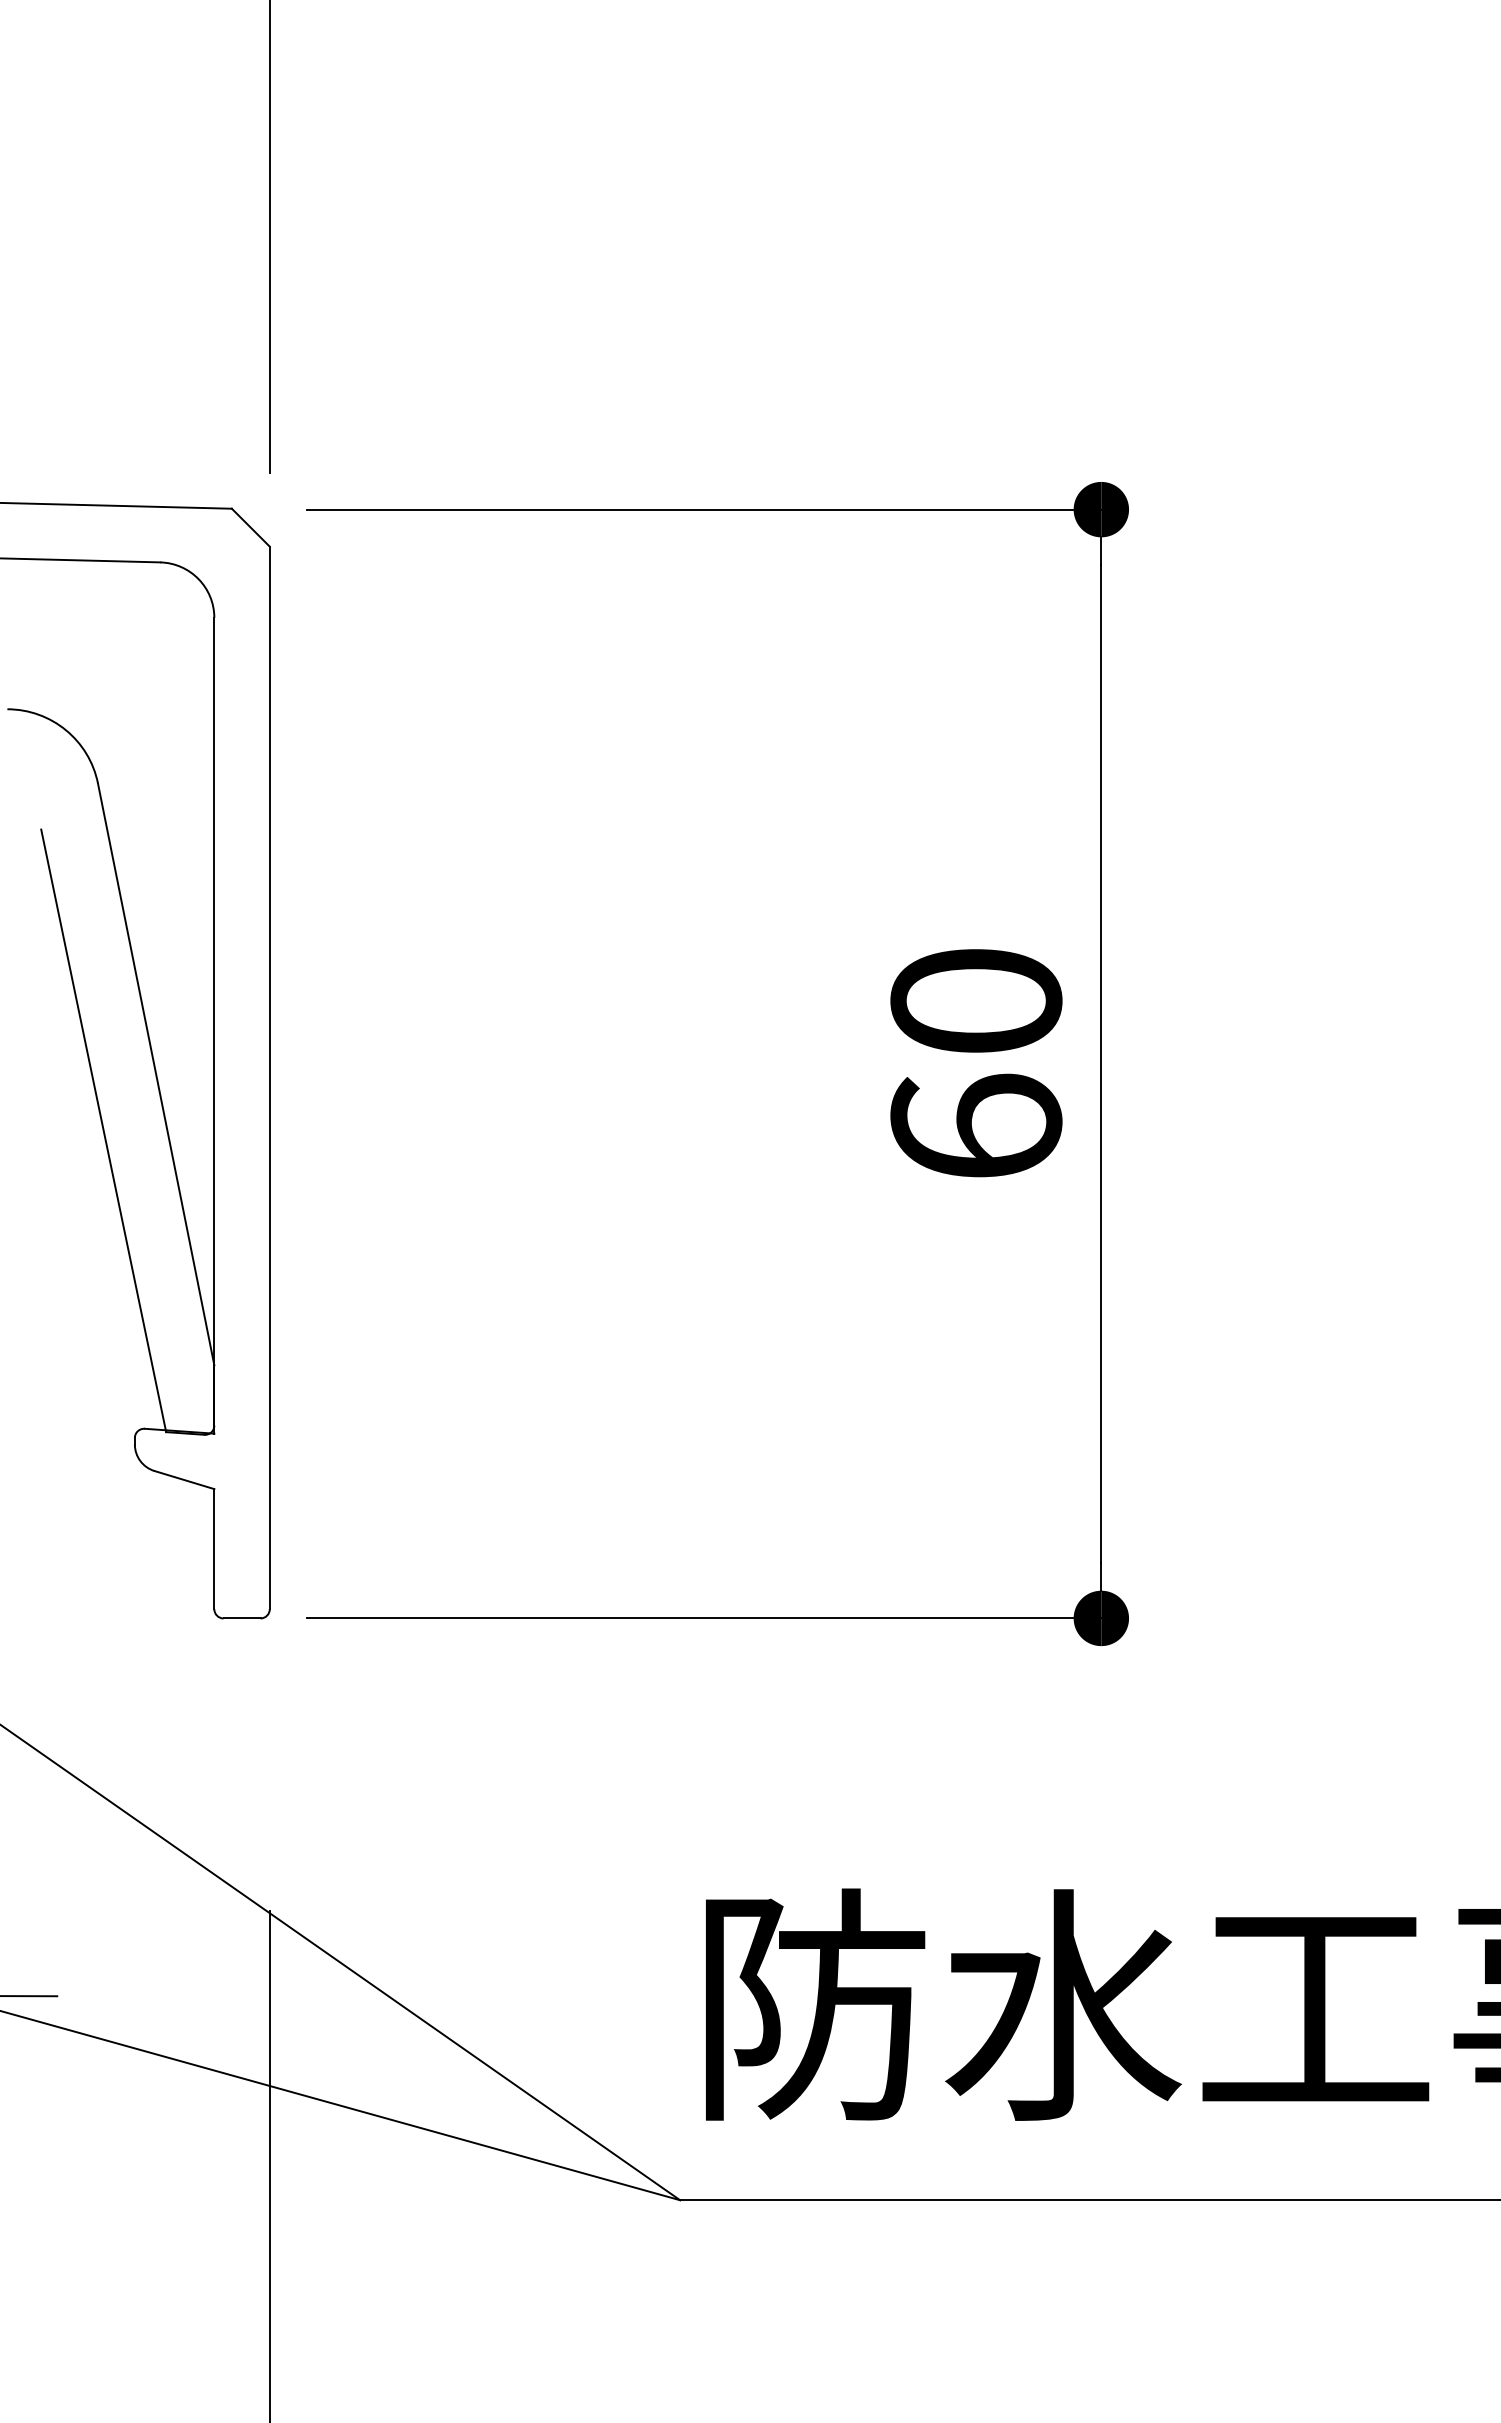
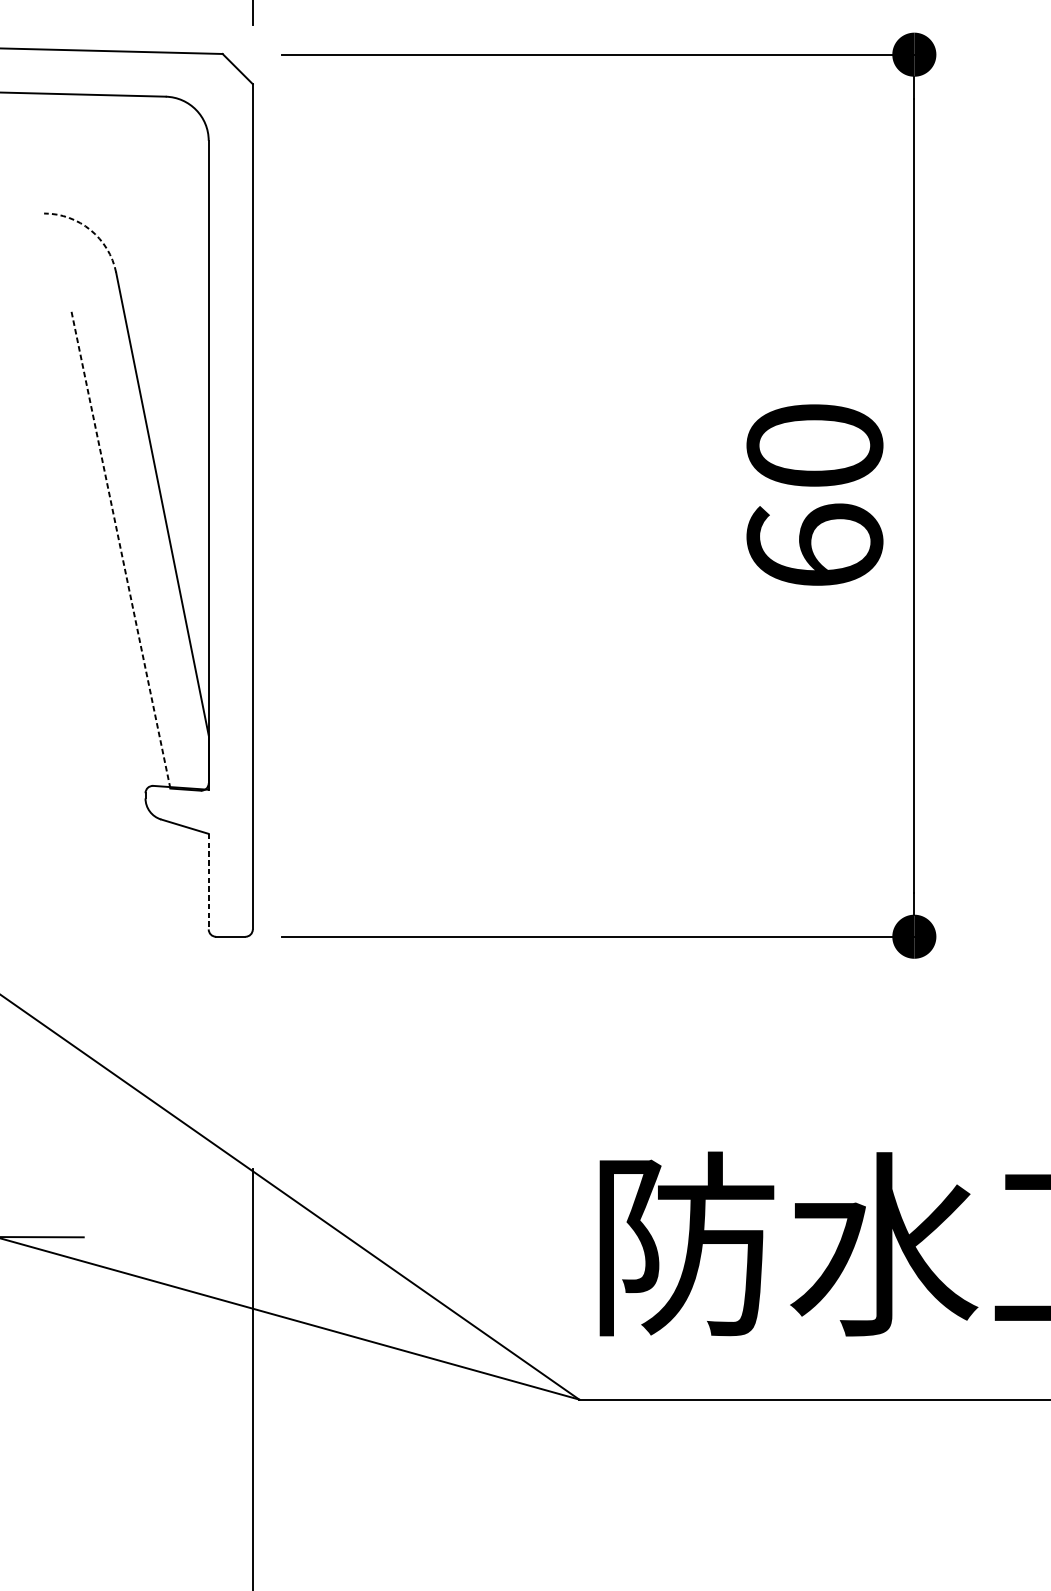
arc: (65, 730) -> (90, 230), solid -> dashed
line: (103, 1130) -> (120, 548), solid -> dashed
line: (214, 1549) -> (208, 881), solid -> dashed

